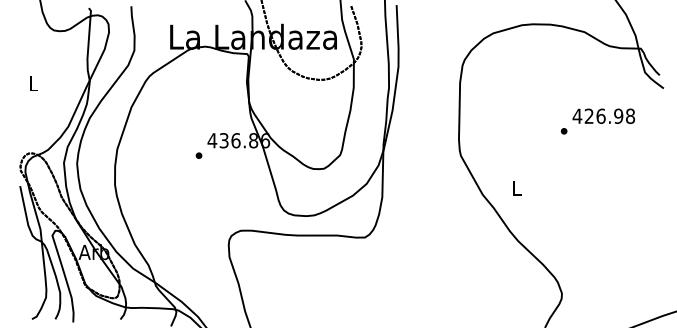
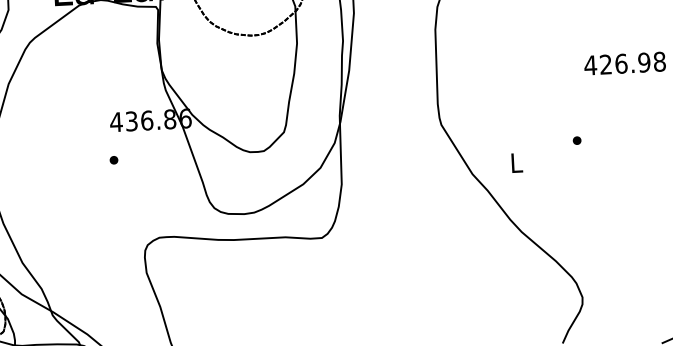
part: (563, 131) -> (576, 140), moved
part: (198, 155) -> (113, 160), moved

